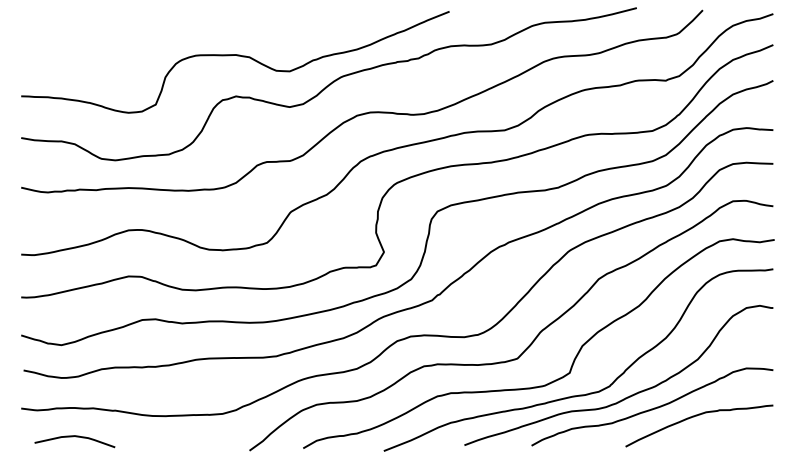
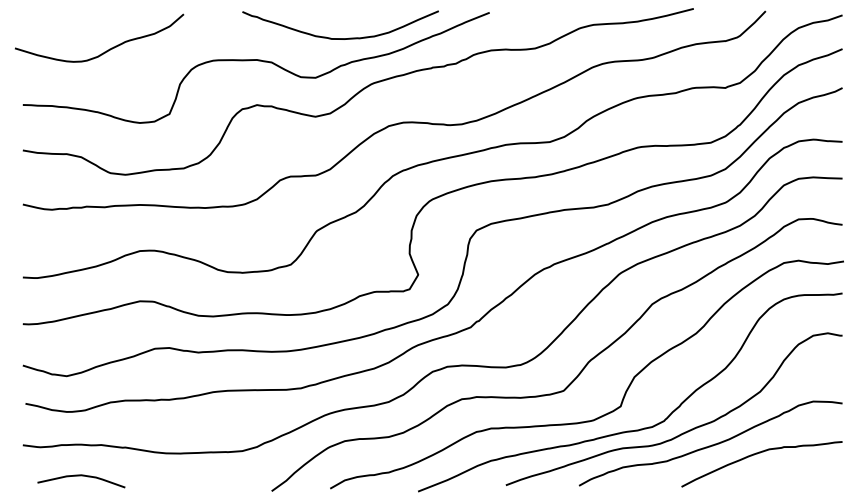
curve: (312, 34) -> (340, 37), added
curve: (97, 46) -> (106, 50), added

